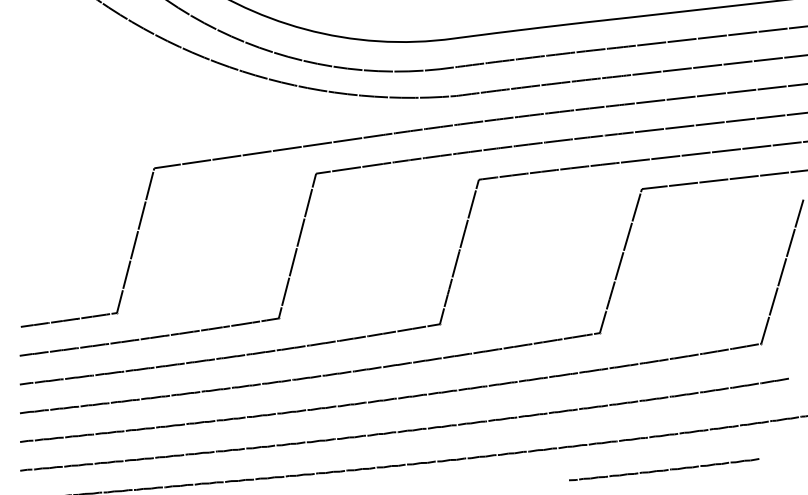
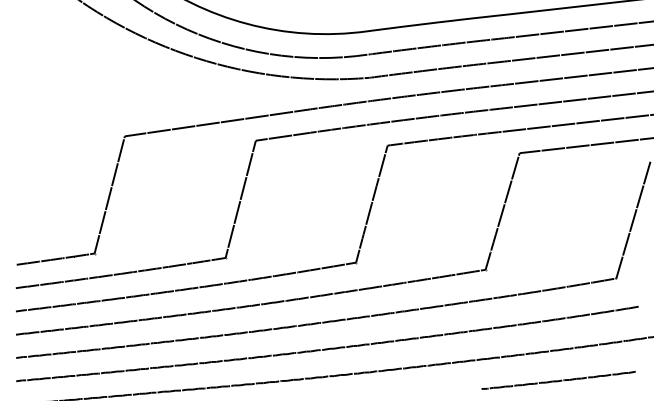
curve: (663, 469) -> (558, 380), moved

